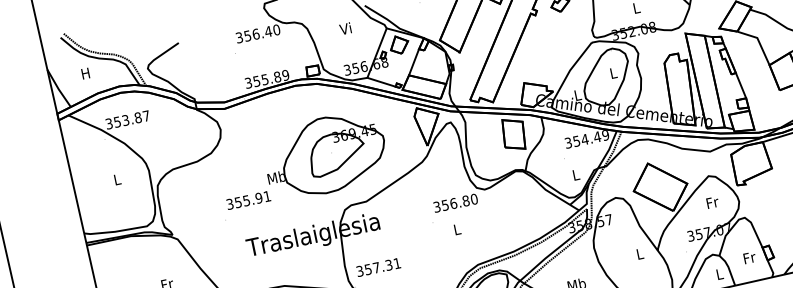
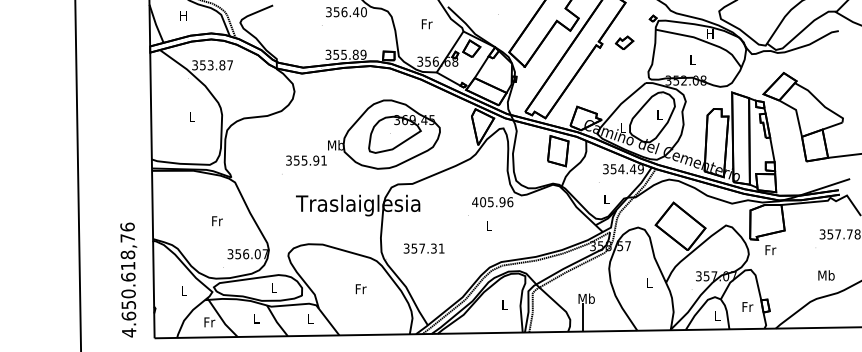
text: (345, 29) -> (426, 24), Vi -> Fr
text: (712, 202) -> (770, 249), moved
text: (455, 203) -> (492, 202), 356.80 -> 405.96
text: (377, 267) -> (423, 248), moved

